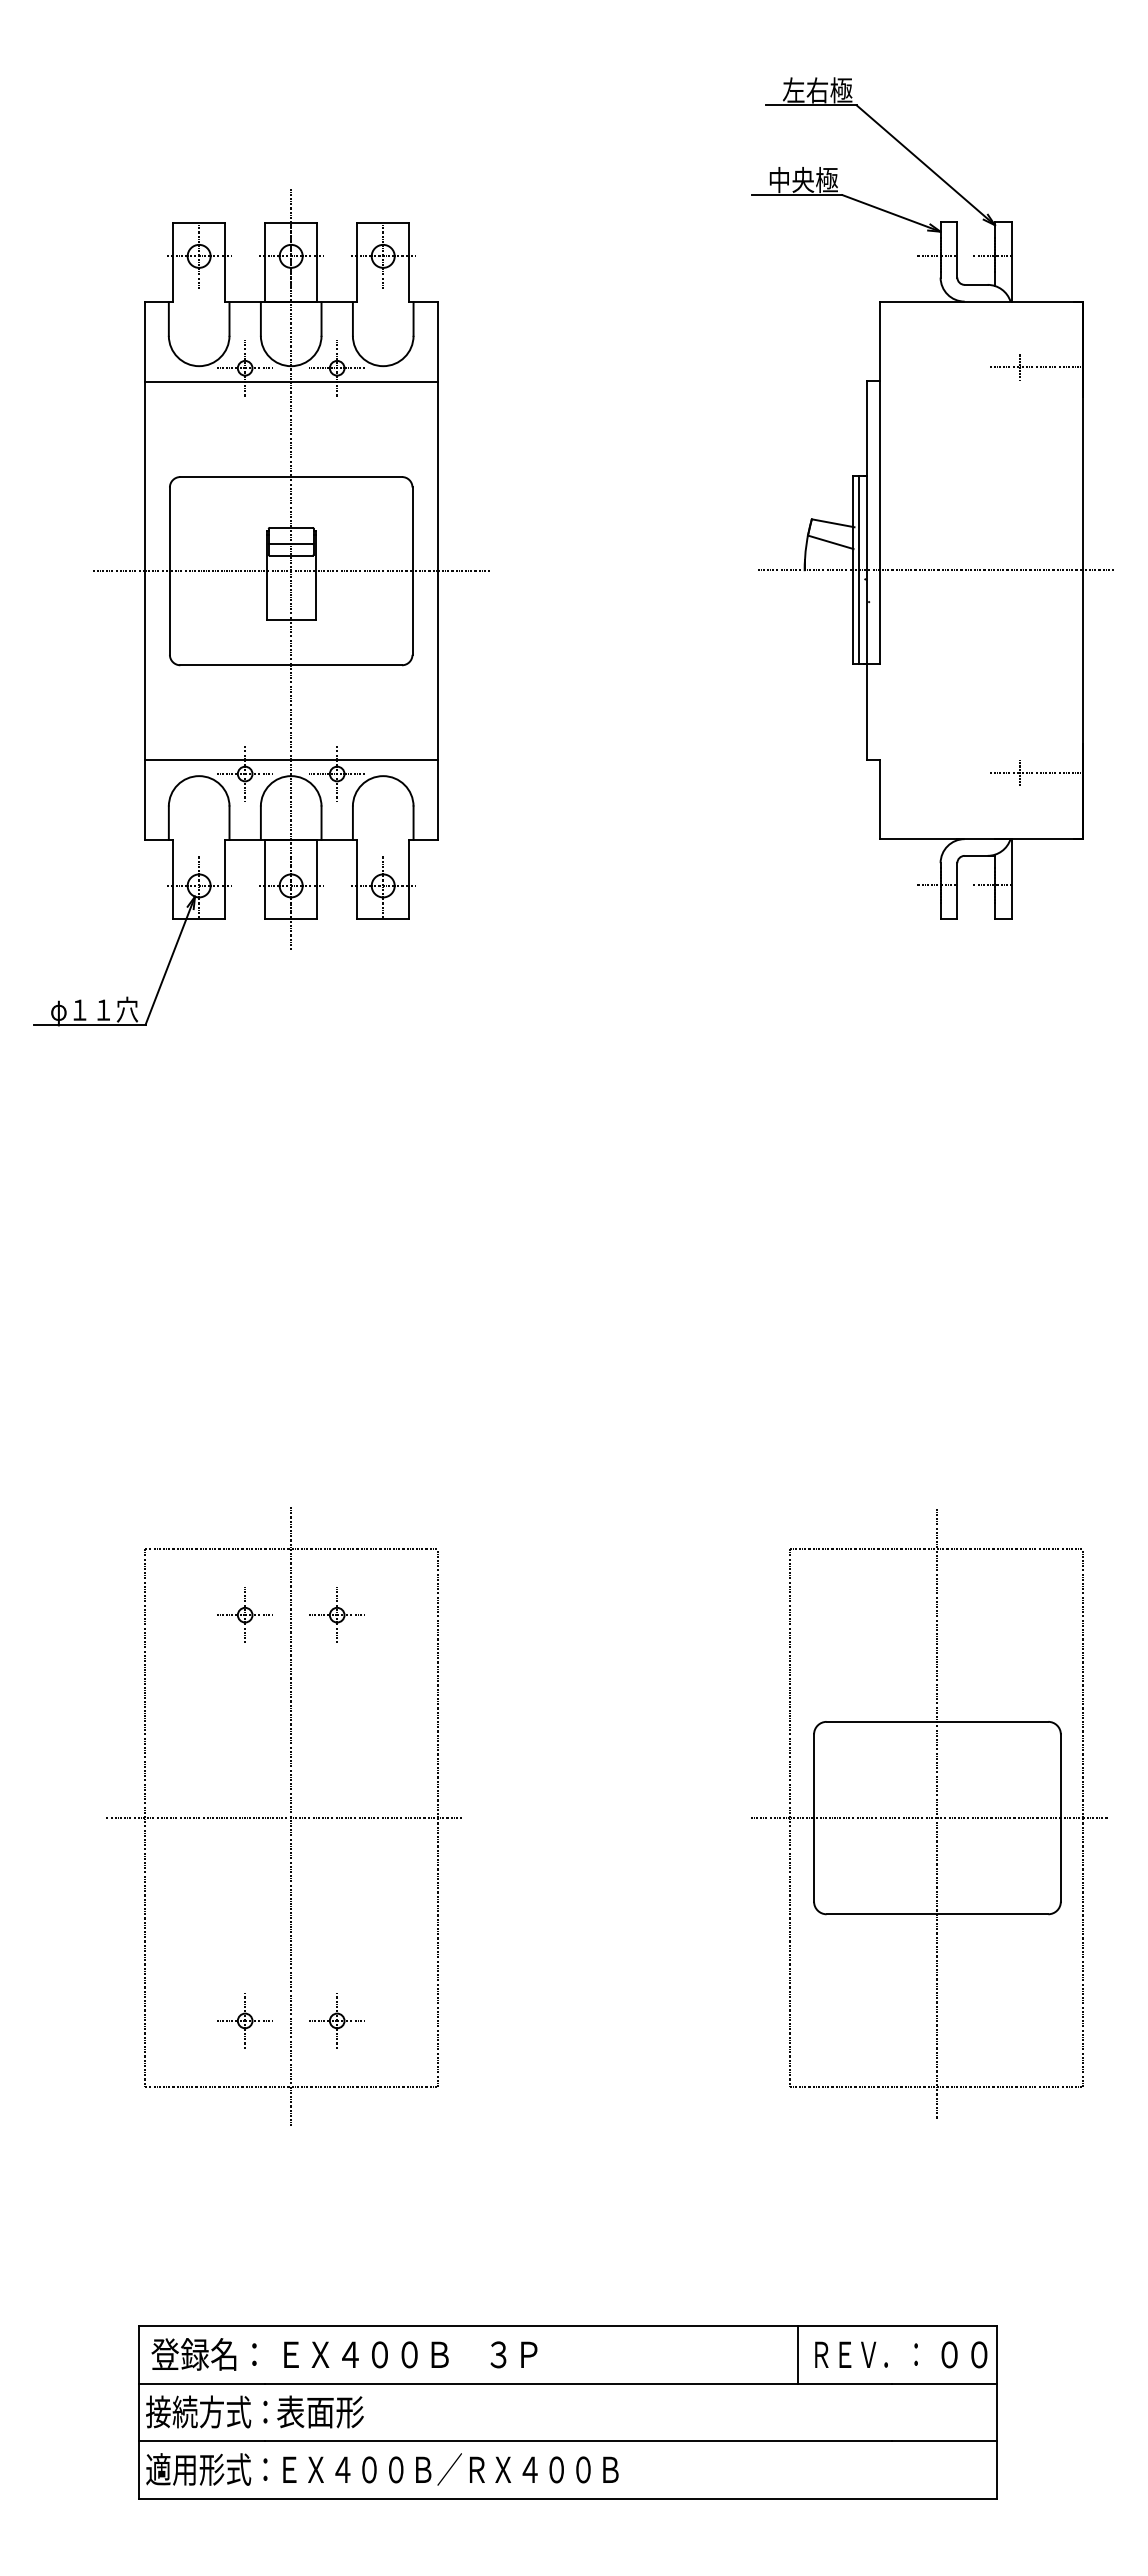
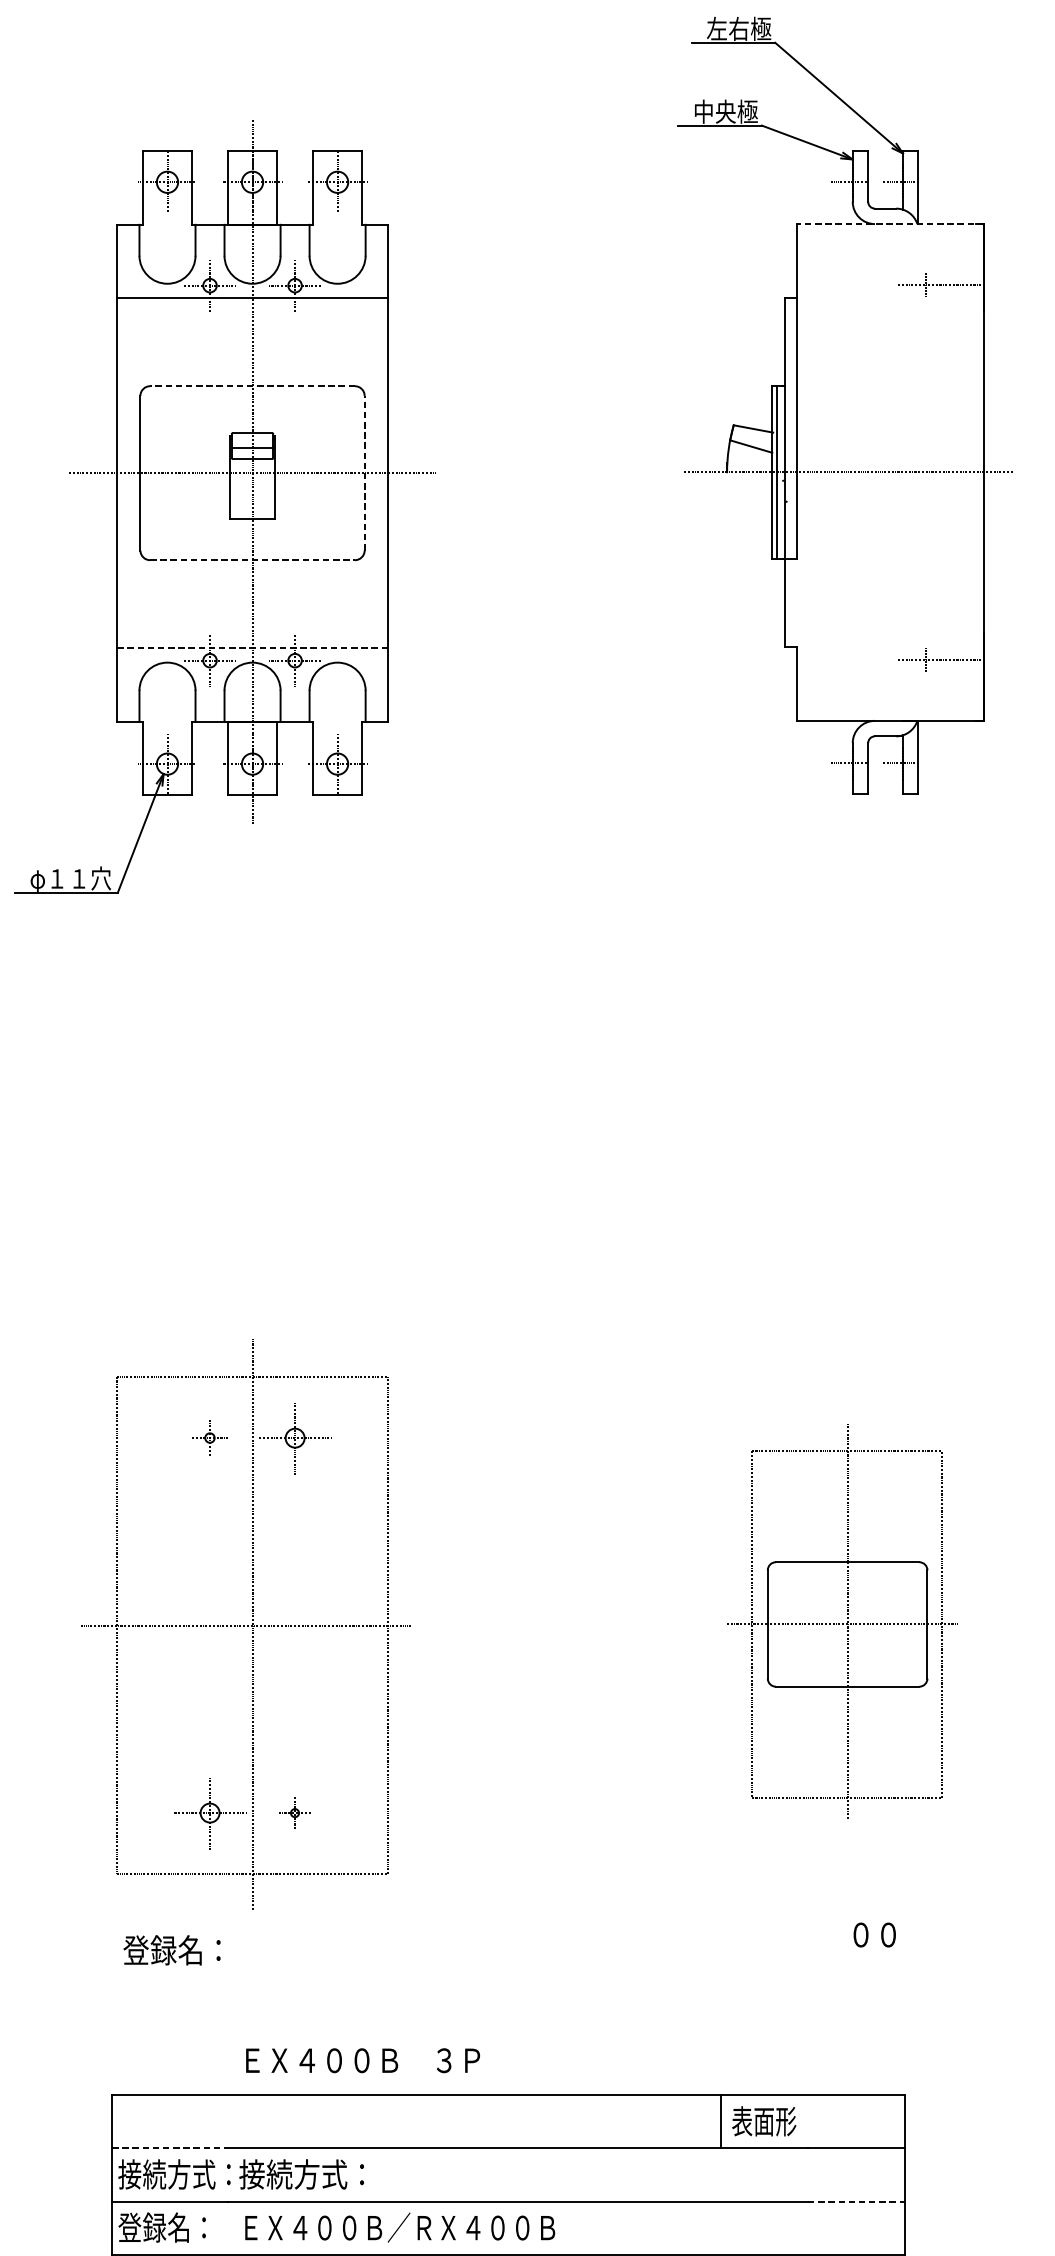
line: (980, 301) -> (889, 223), solid -> dashed
line: (291, 477) -> (252, 386), solid -> dashed
line: (412, 571) -> (364, 473), solid -> dashed
line: (291, 665) -> (252, 560), solid -> dashed
line: (291, 760) -> (252, 648), solid -> dashed
part: (244, 1614) -> (209, 1437), size x0.7
part: (336, 1614) -> (294, 1437), size x1.4
part: (929, 1813) -> (842, 1621), size x0.7
part: (244, 2020) -> (209, 1812), size x1.4
part: (336, 2020) -> (294, 1812), size x0.6
text: (203, 2354) -> (171, 1950), moved
text: (410, 2354) -> (362, 2060), moved
text: (863, 2354) -> (781, 2121), ＲＥＶ．： -> 表面形
text: (964, 2354) -> (874, 1934), moved
line: (202, 2383) -> (170, 2148), solid -> dashed
text: (343, 2411) -> (300, 2174), 表面形 -> 接続方式：
line: (944, 2441) -> (856, 2201), solid -> dashed
text: (206, 2469) -> (174, 2227), 適用形式： -> 登録名：

